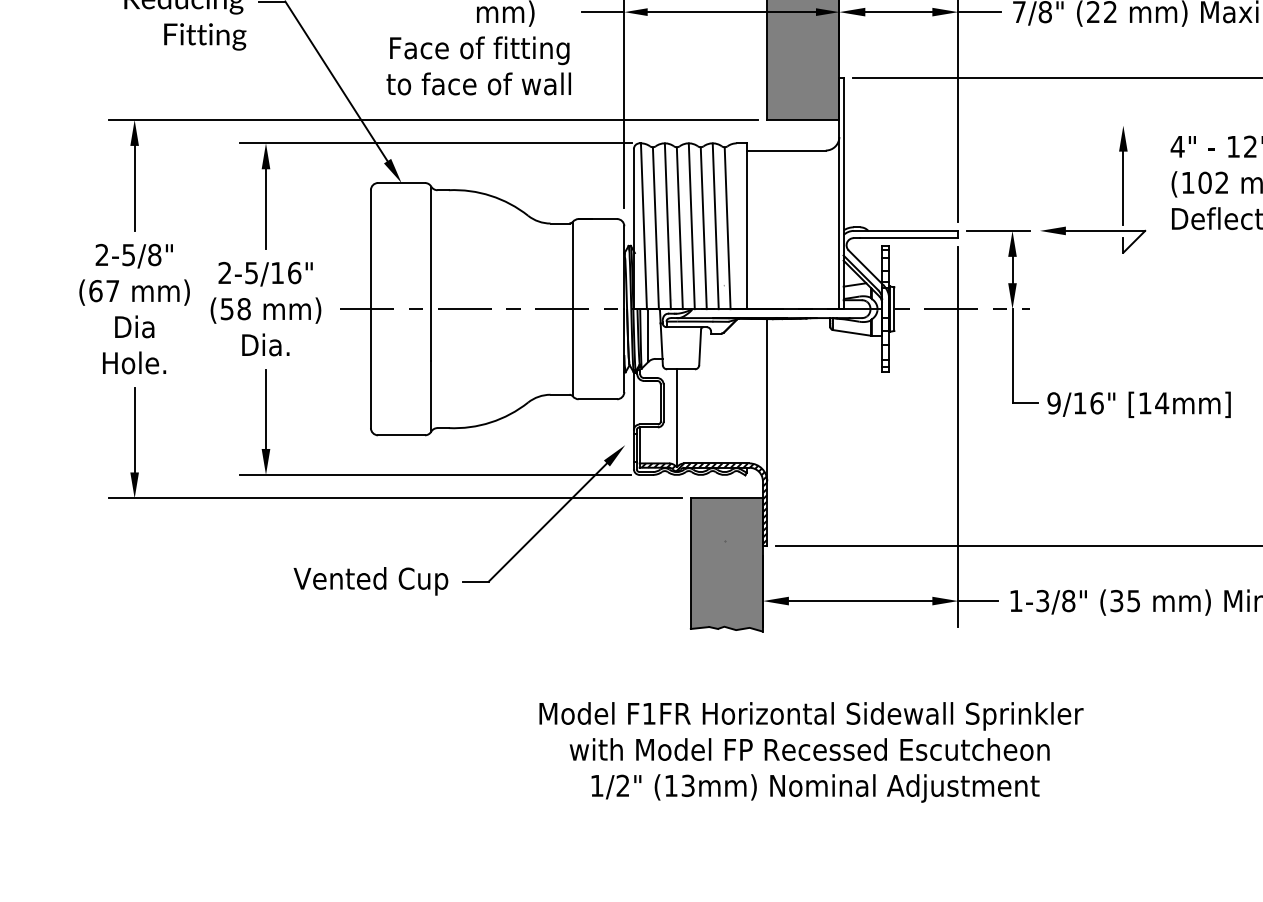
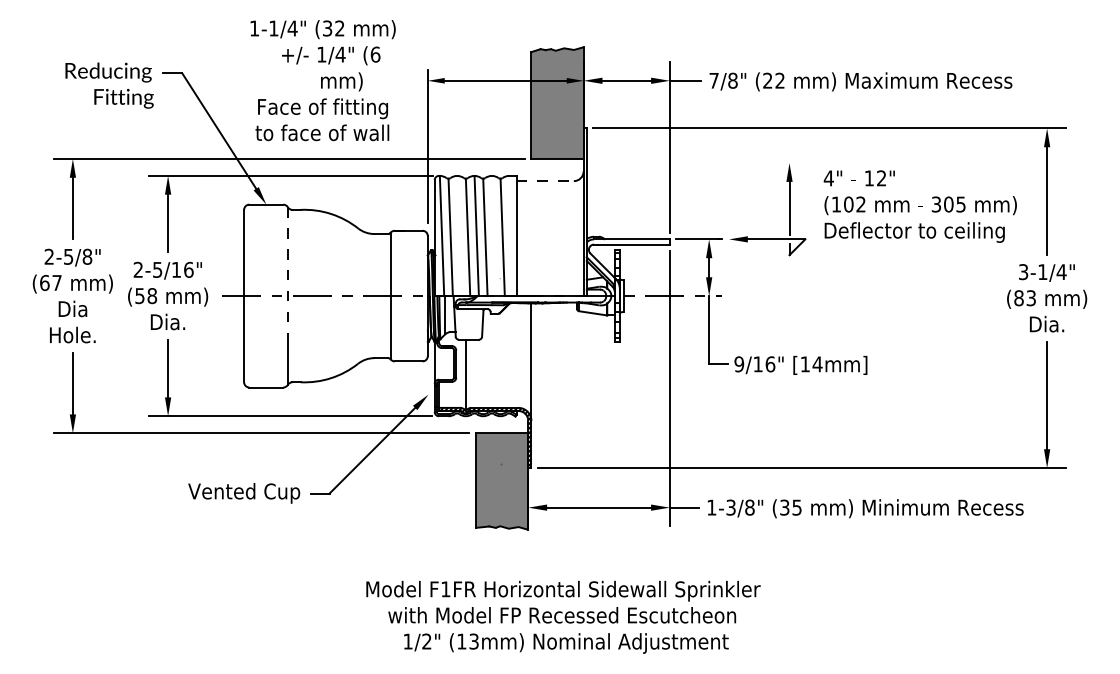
line: (603, 11) -> (412, 80), removed
line: (786, 151) -> (545, 181), solid -> dashed
line: (668, 225) -> (459, 235), removed
line: (714, 225) -> (493, 235), removed
line: (430, 273) -> (287, 270), solid -> dashed

